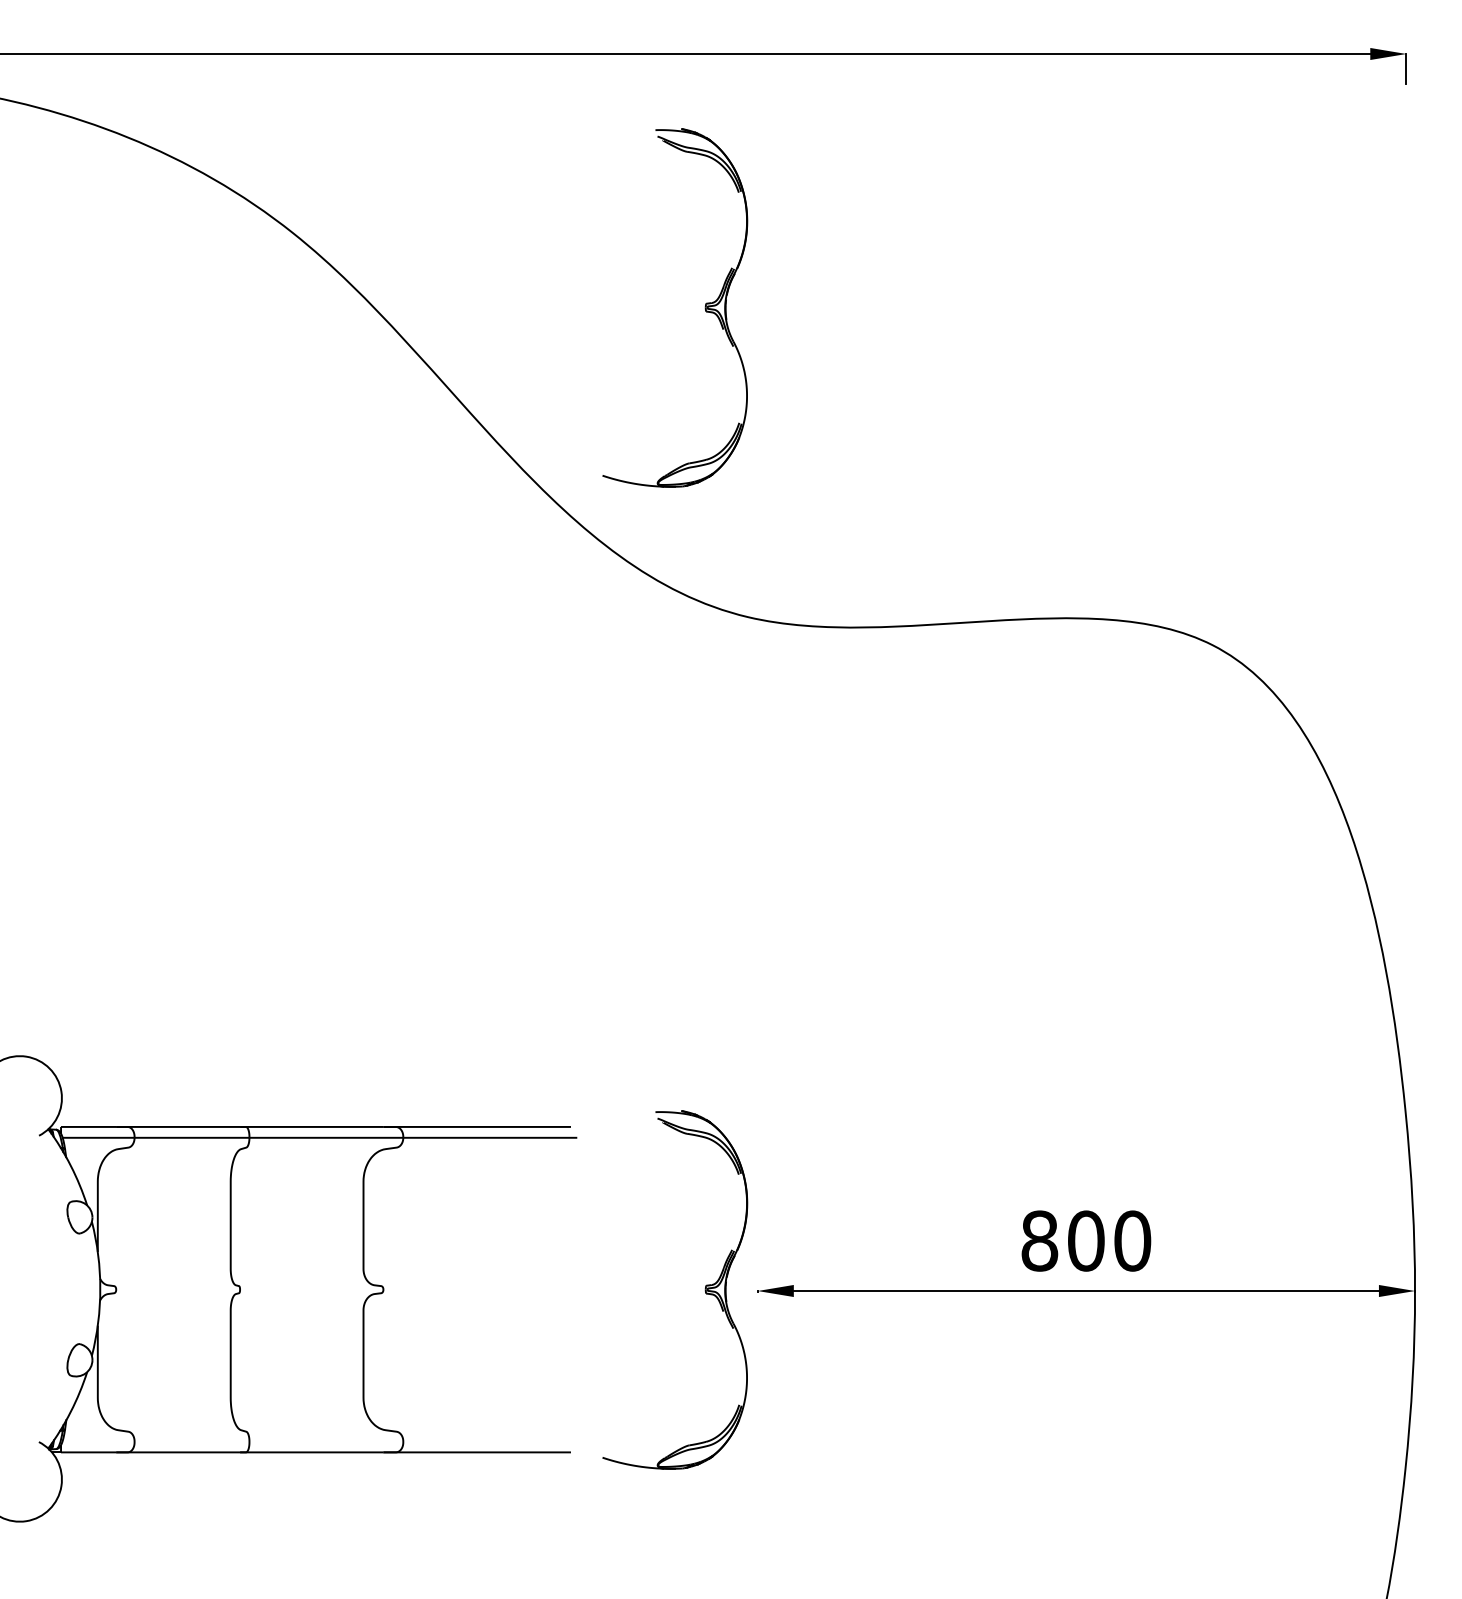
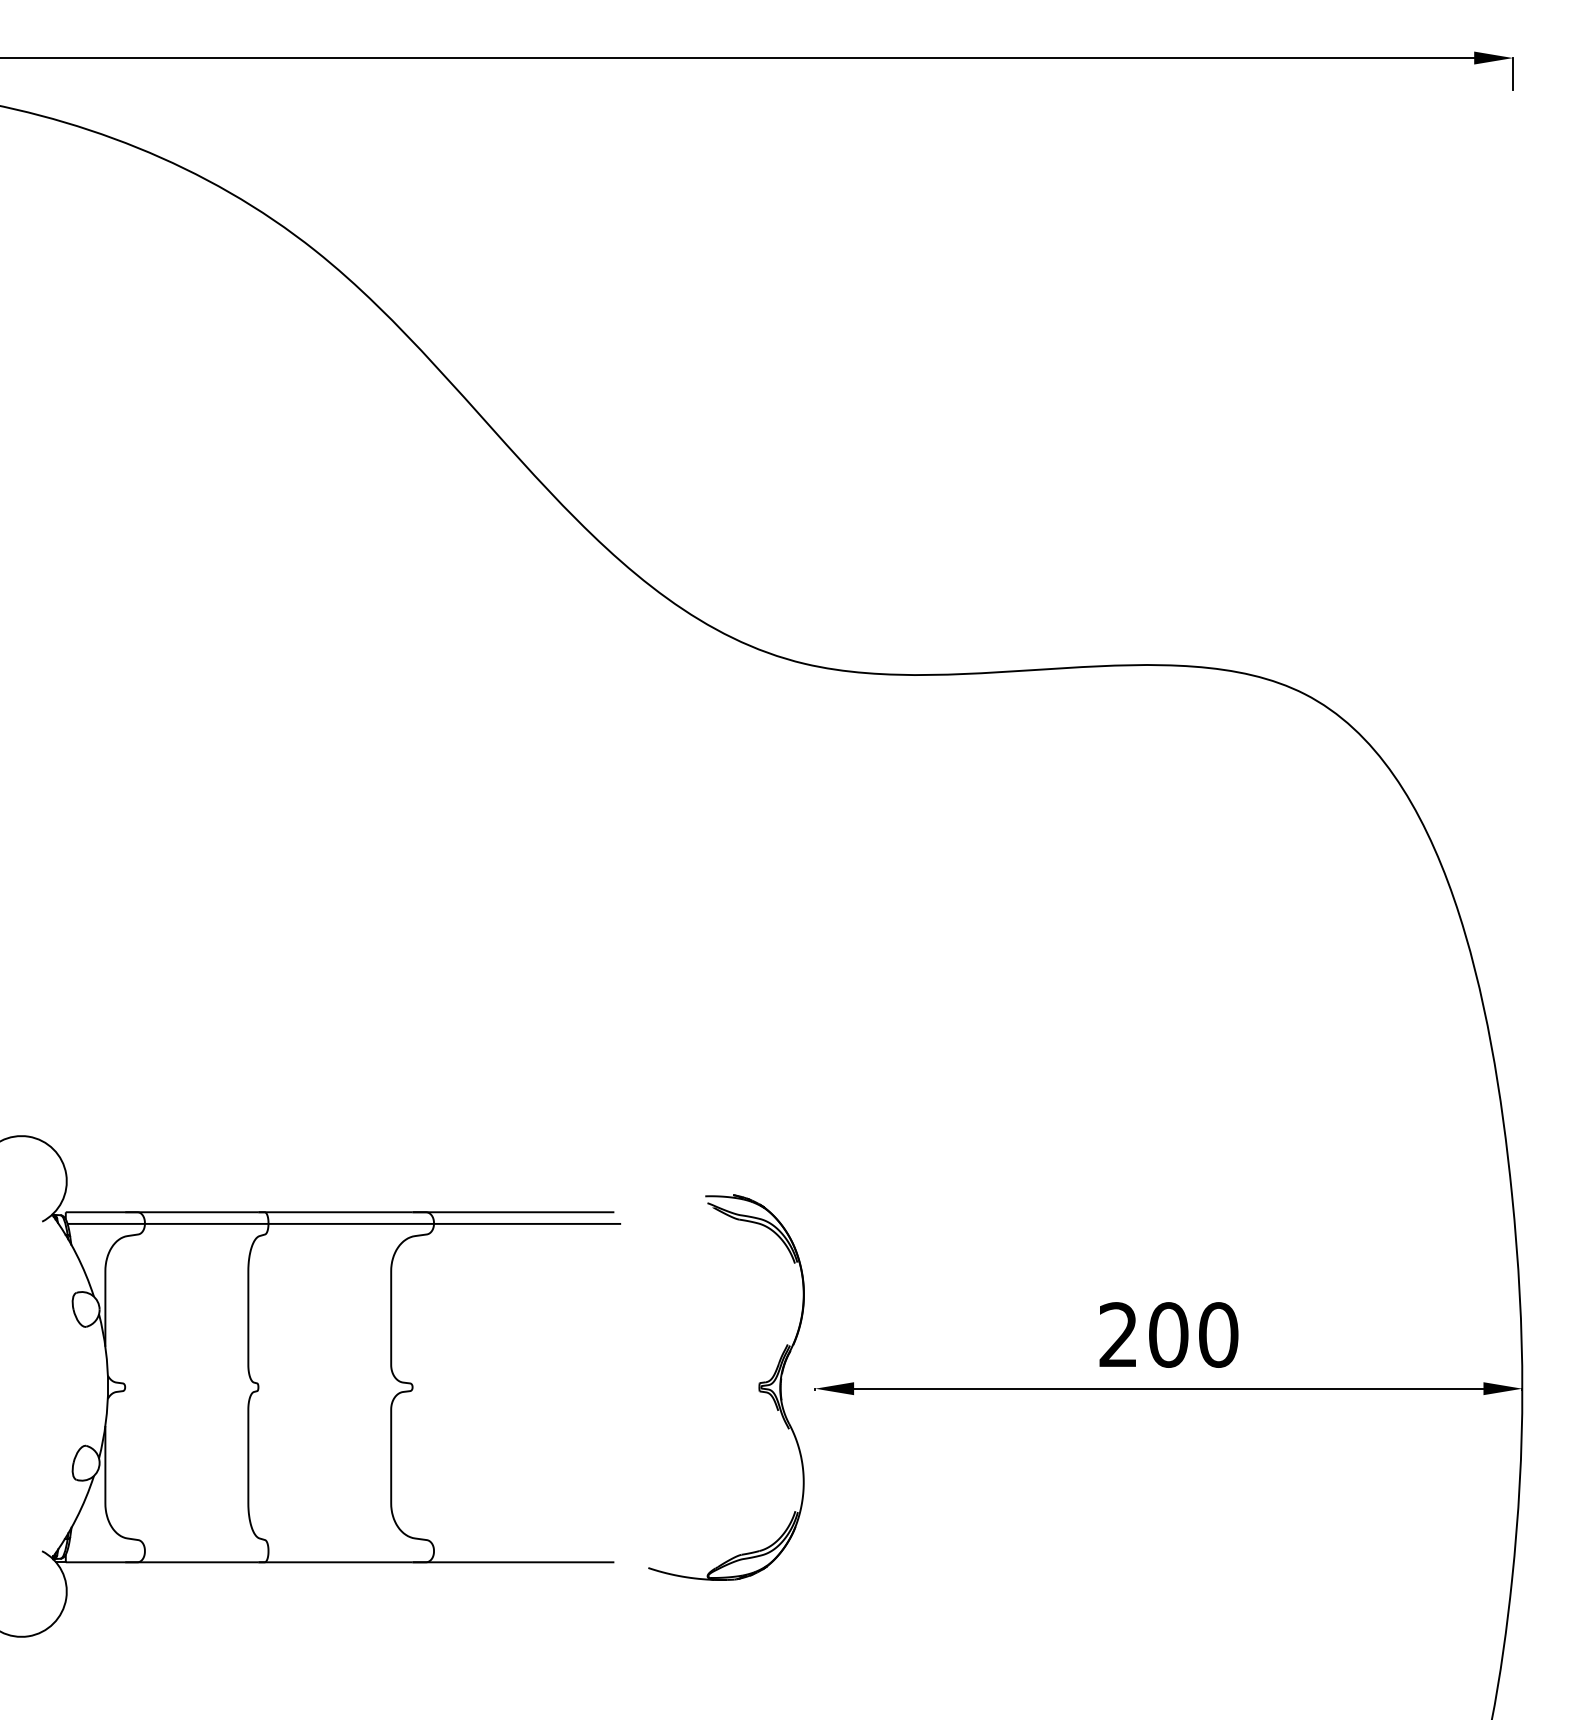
part: (704, 307) -> (757, 330), removed
text: (1039, 1240) -> (1118, 1334), 800 -> 200

